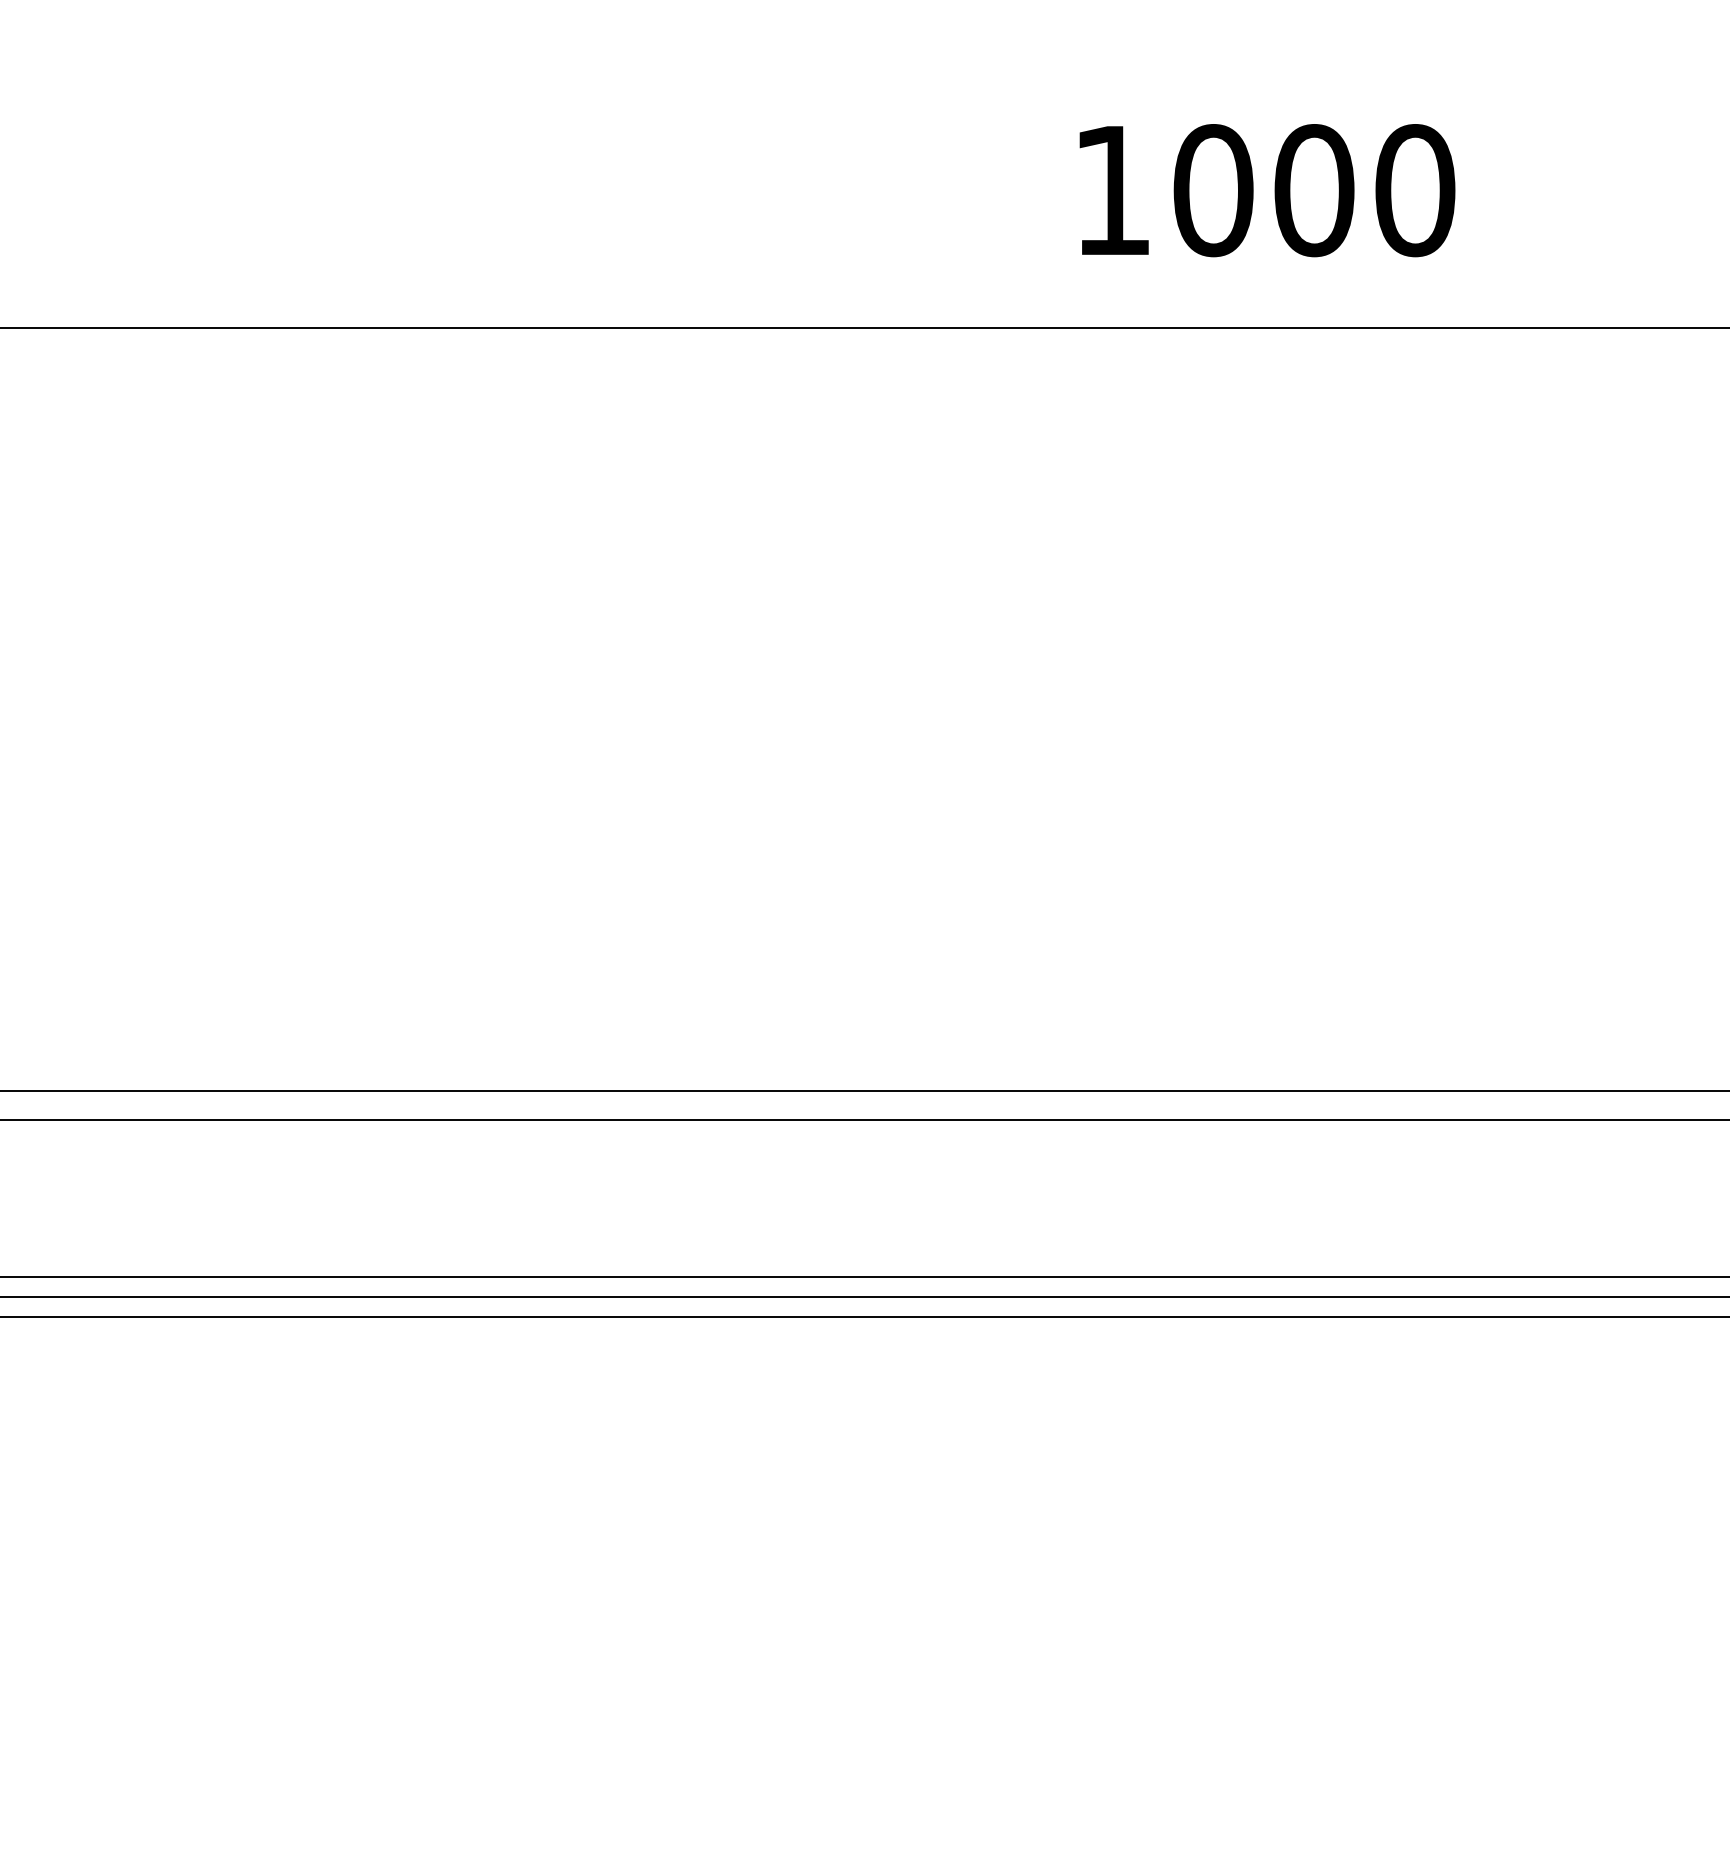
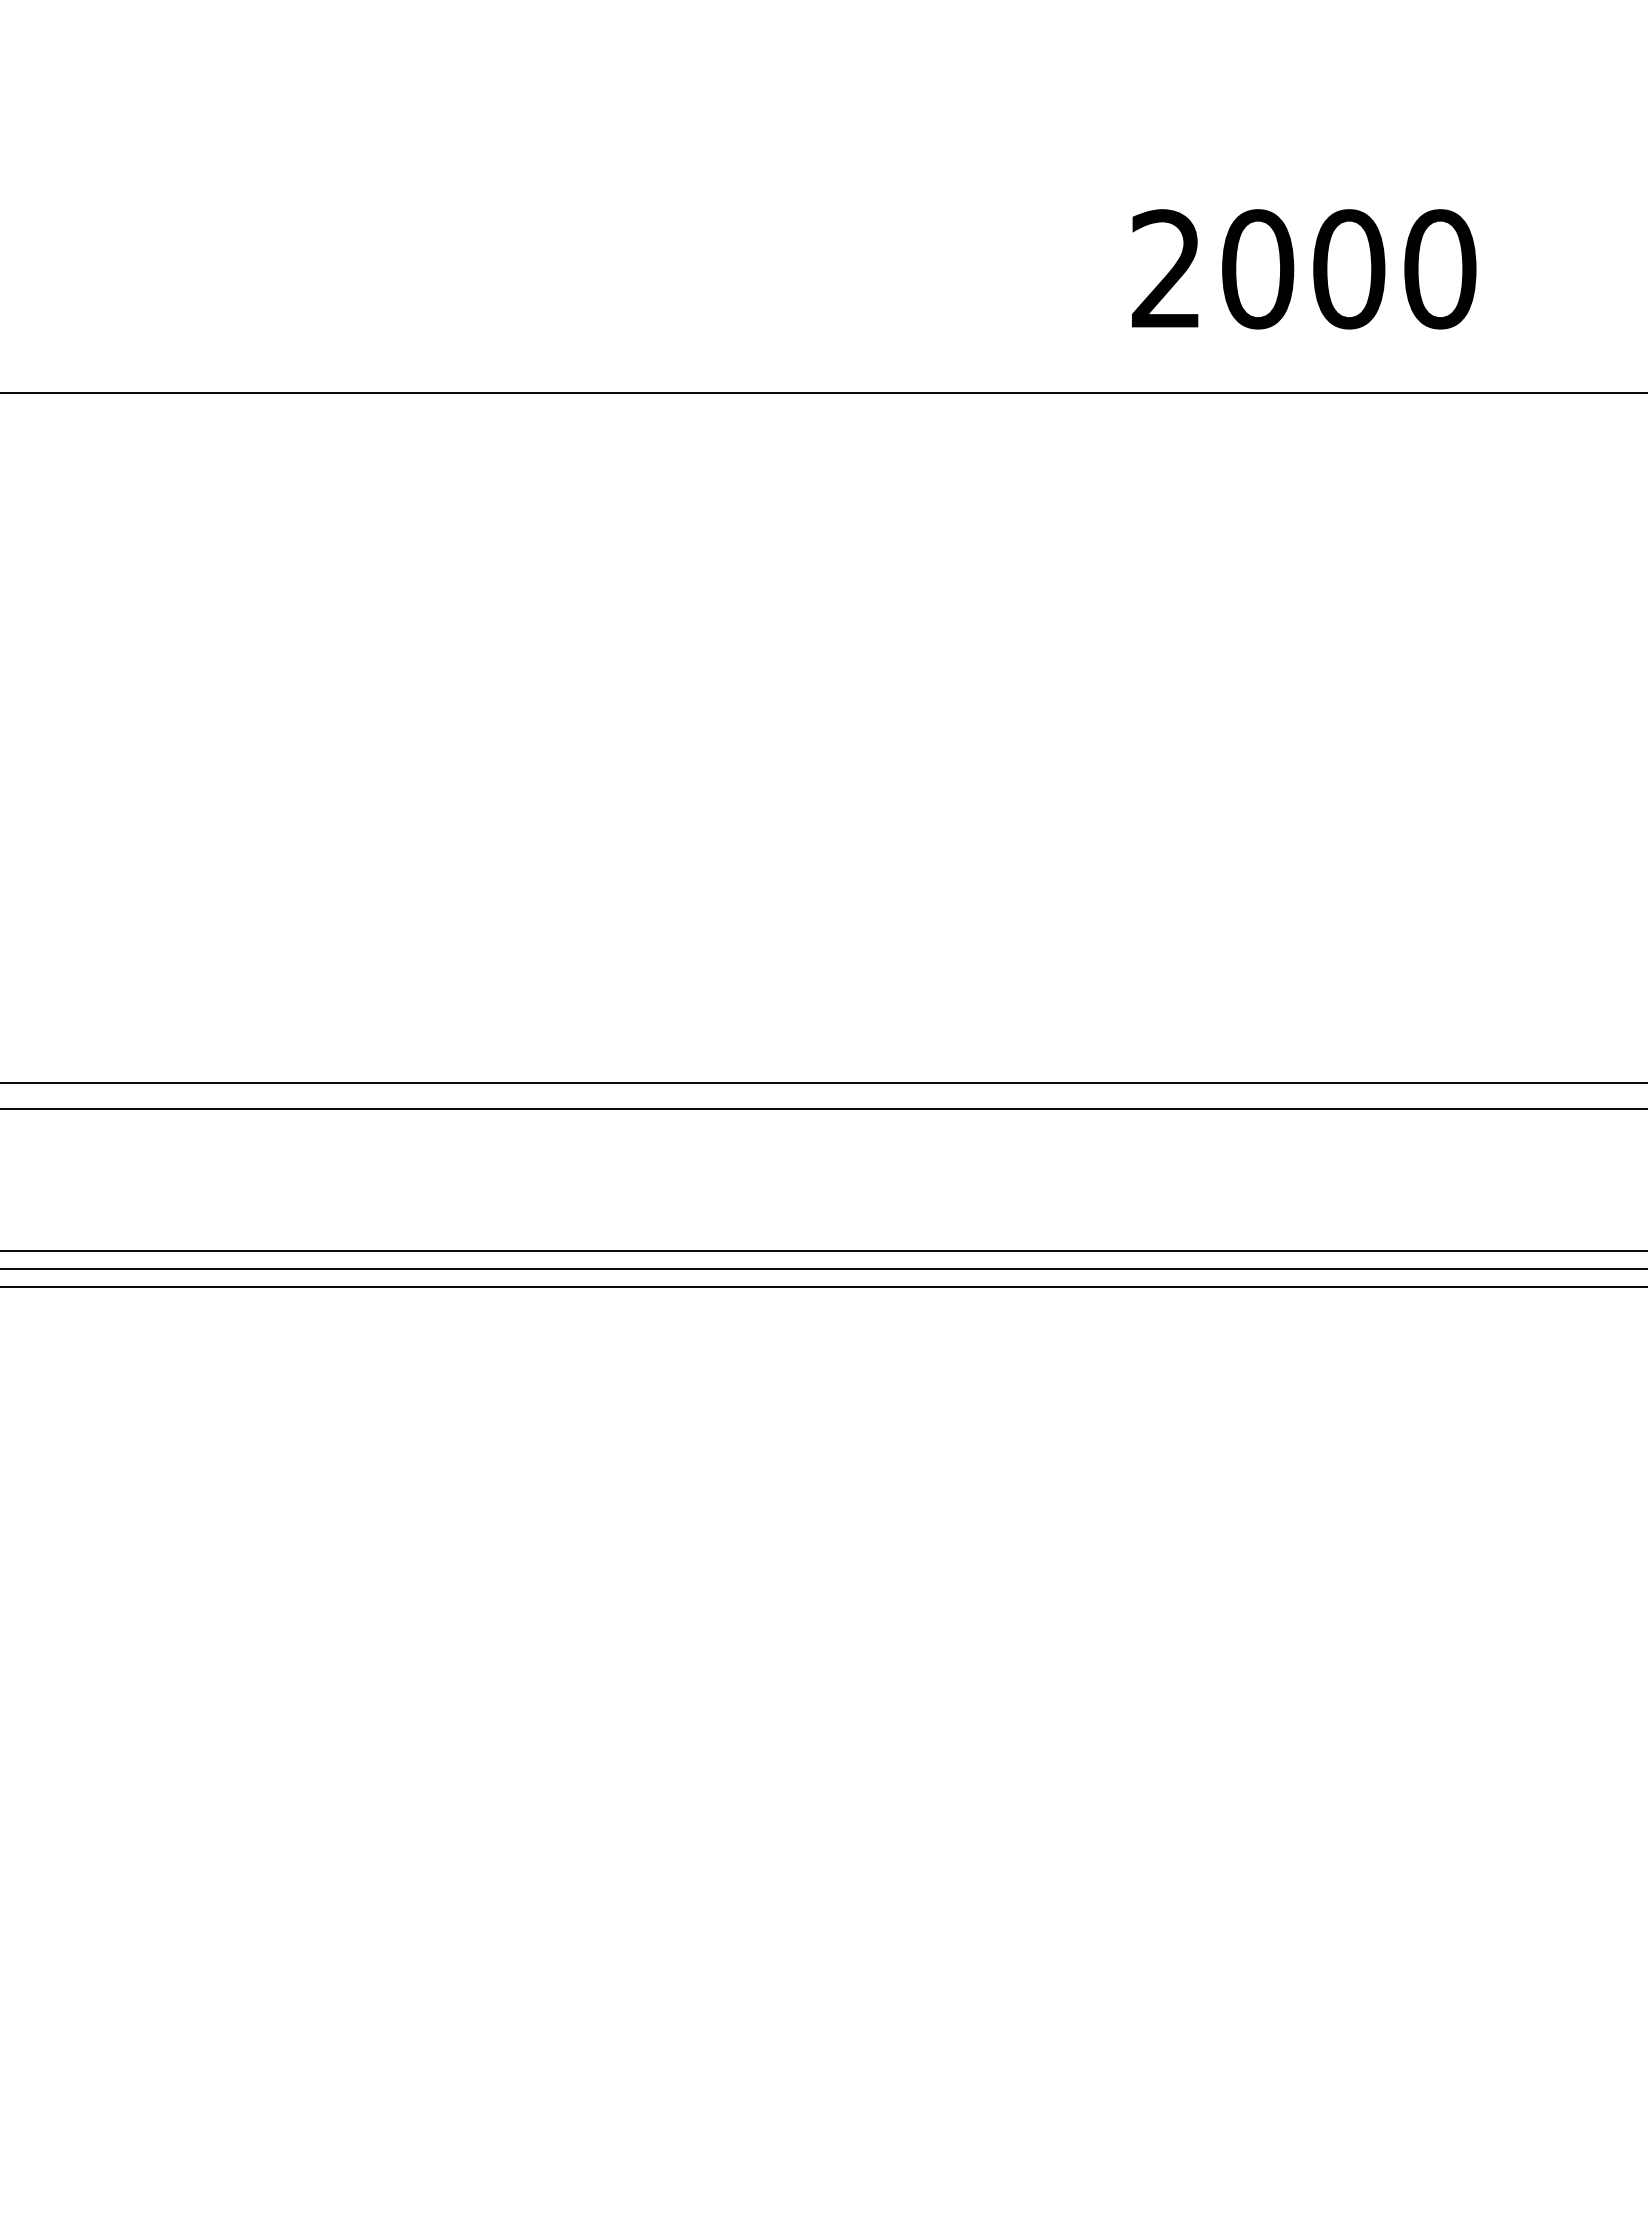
text: (1111, 189) -> (1165, 268), 1000 -> 2000

